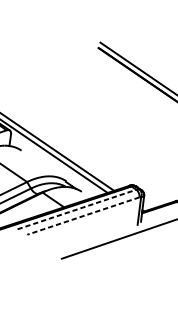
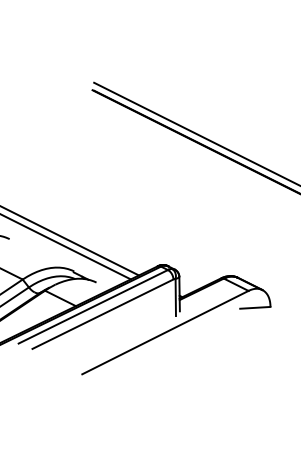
line: (77, 209) -> (93, 306), dashed -> solid
line: (83, 216) -> (102, 314), dashed -> solid

